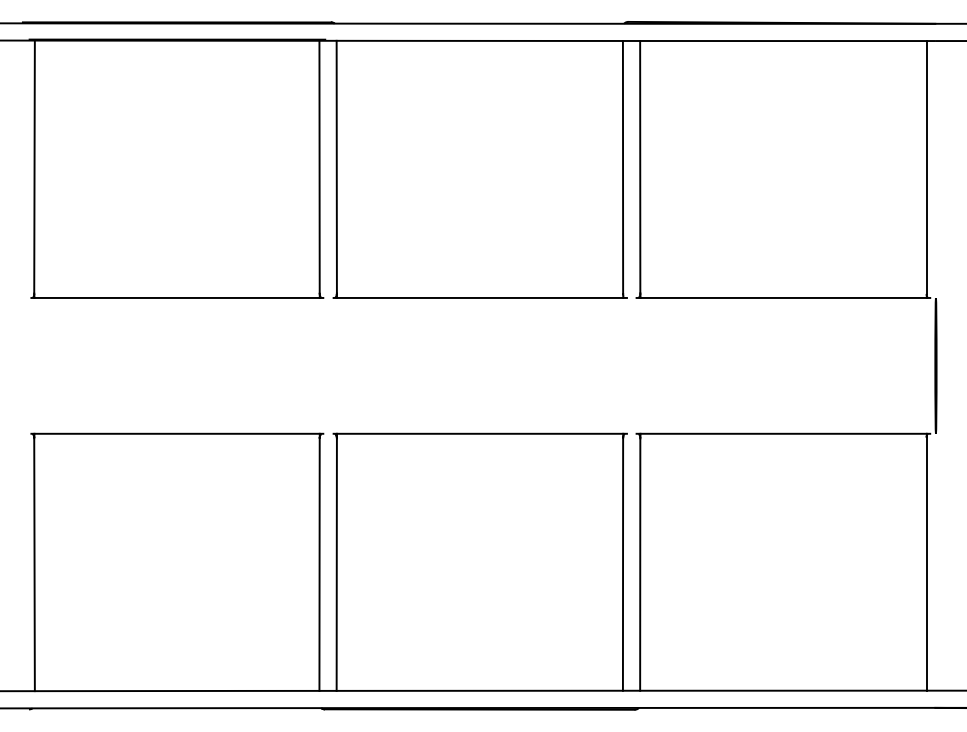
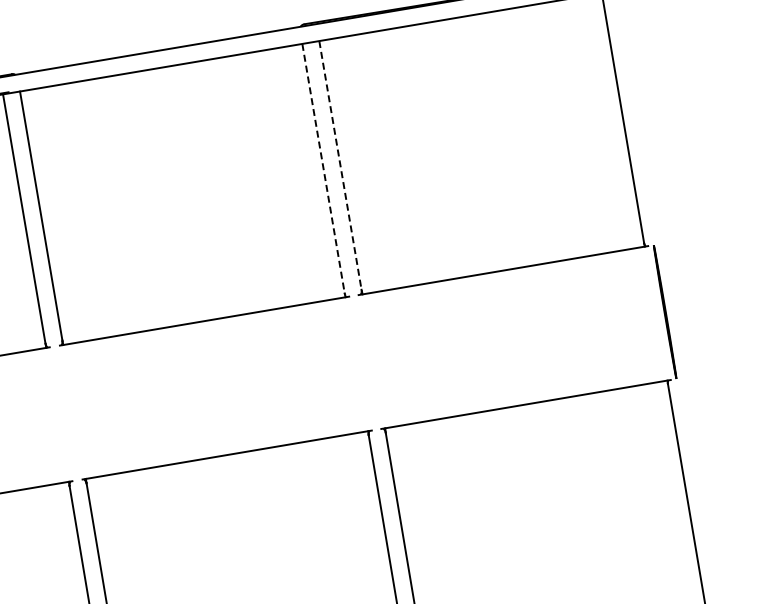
line: (623, 167) -> (323, 168), solid -> dashed
line: (640, 167) -> (340, 165), solid -> dashed

